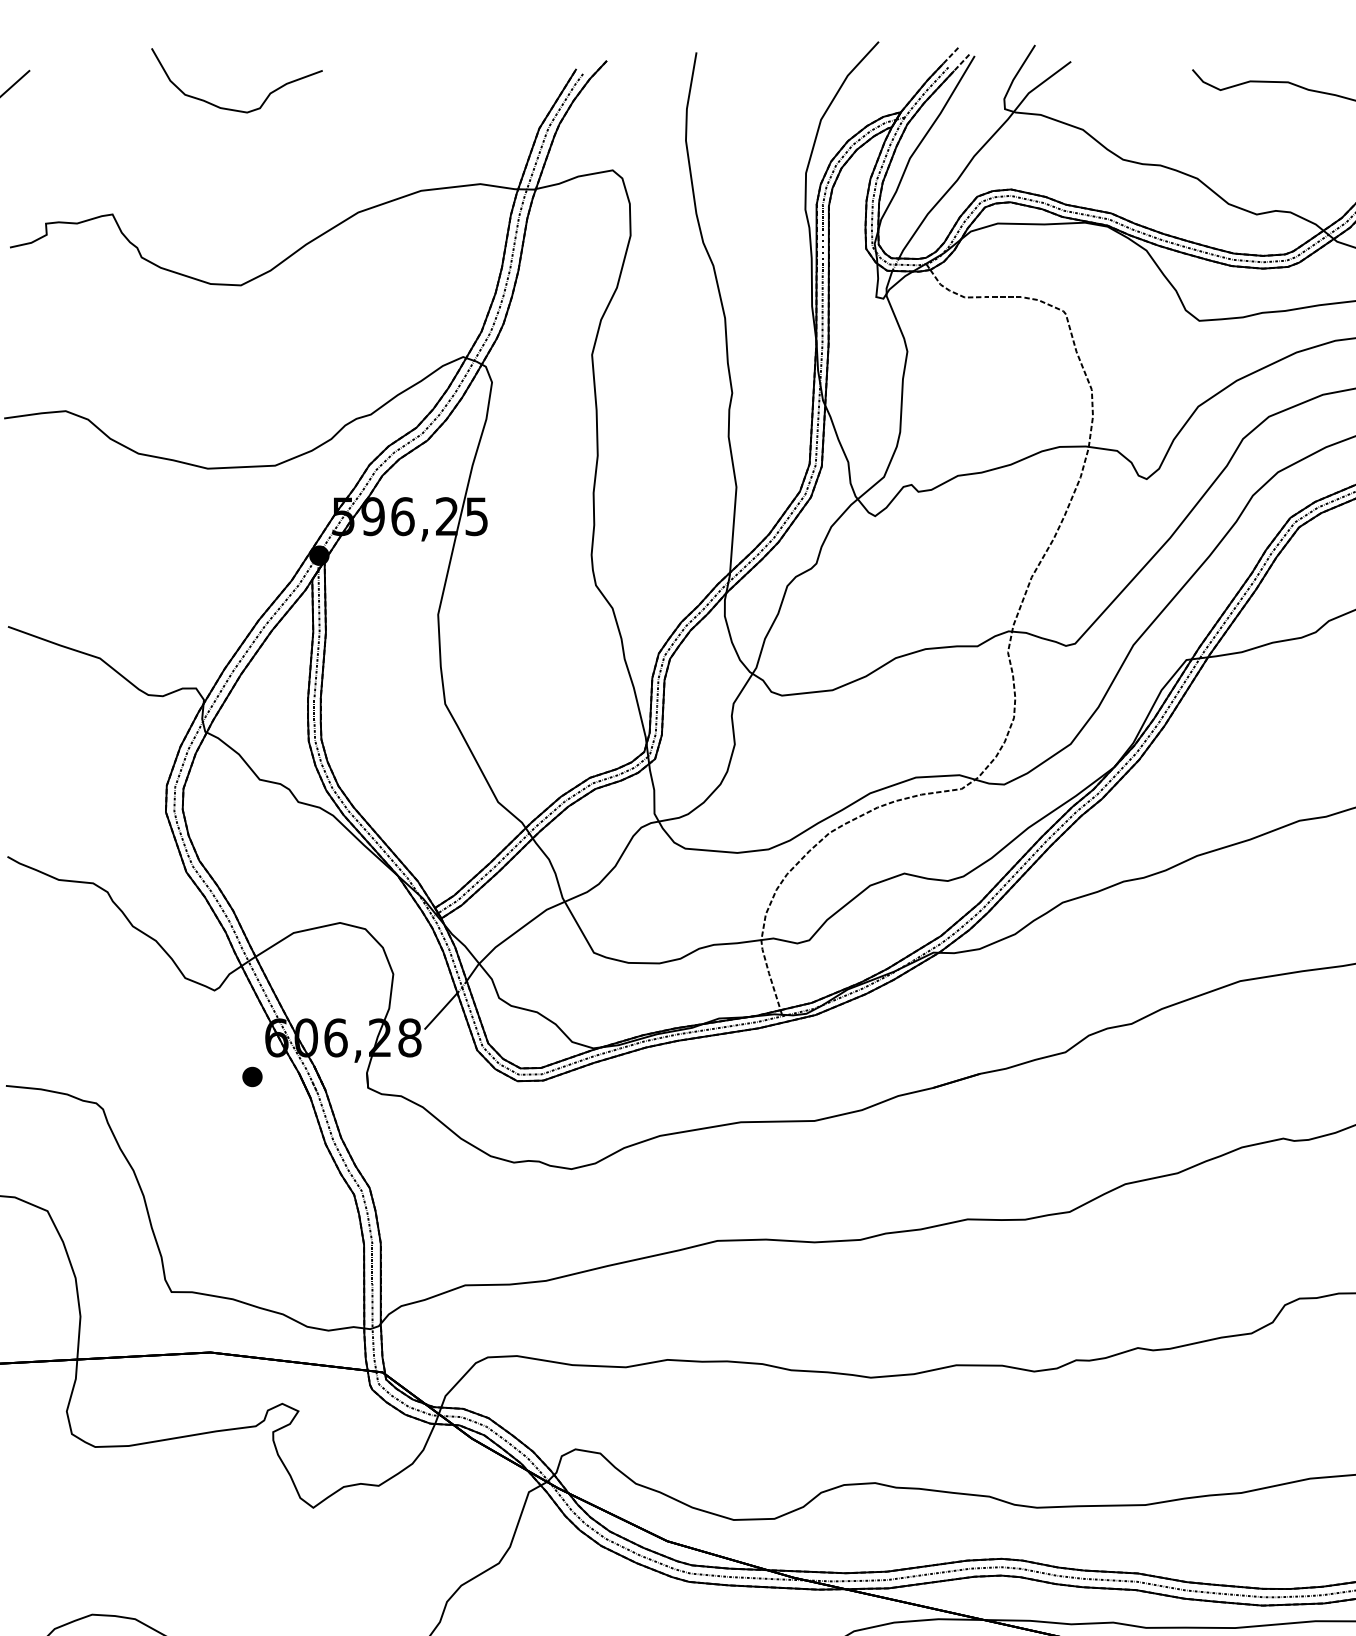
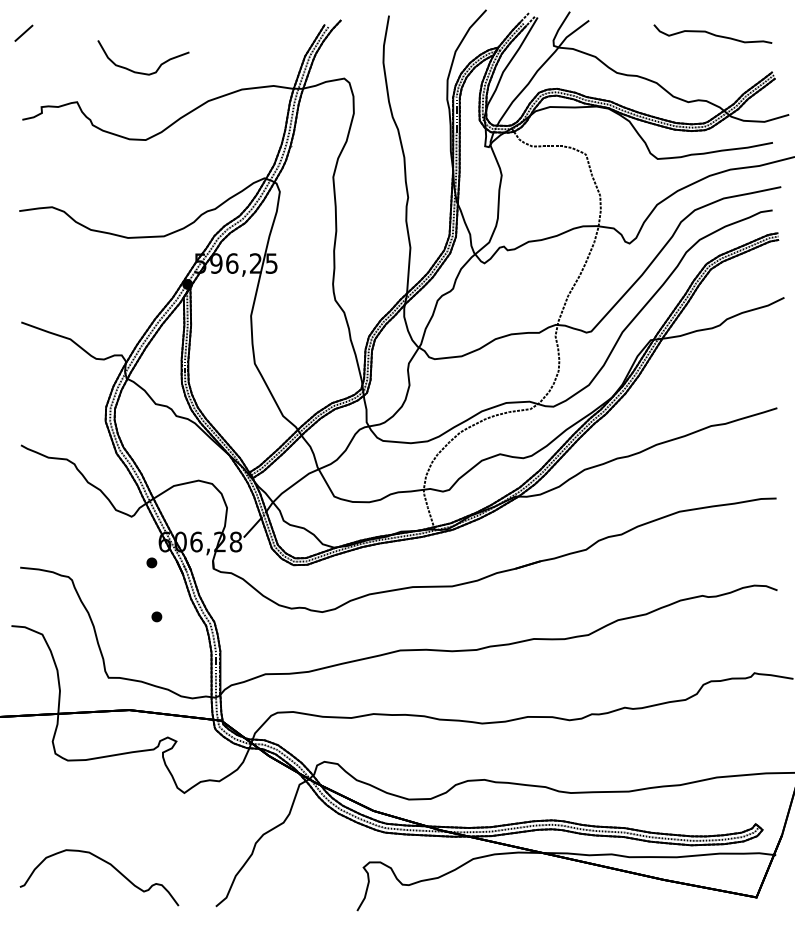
curve: (236, 108) -> (143, 72), moved
part: (261, 1177) -> (156, 616), added

